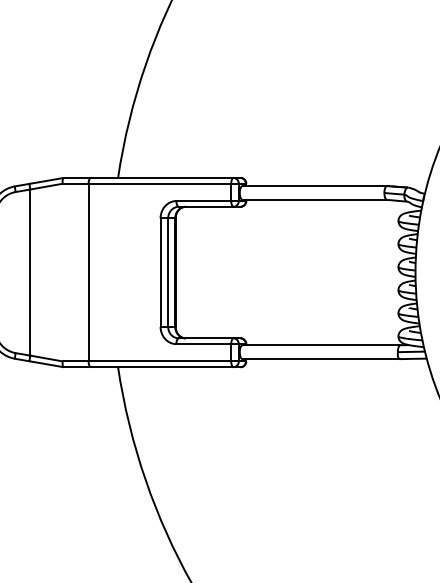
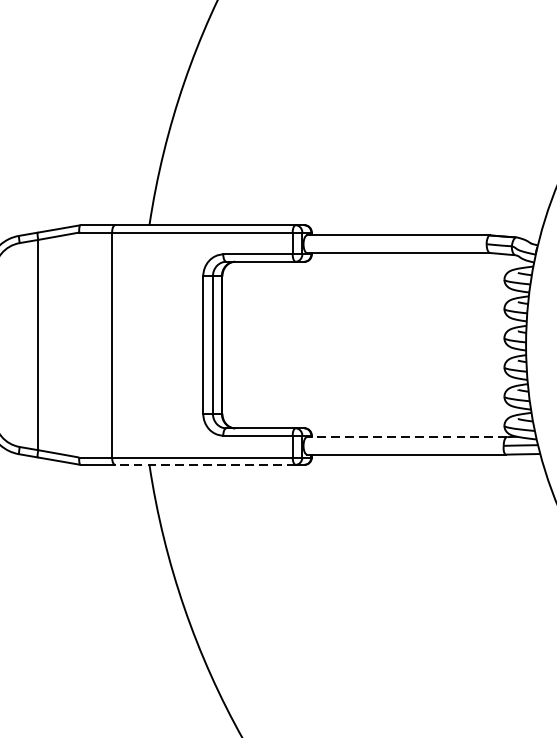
line: (321, 345) -> (407, 437), solid -> dashed
line: (161, 367) -> (204, 465), solid -> dashed

